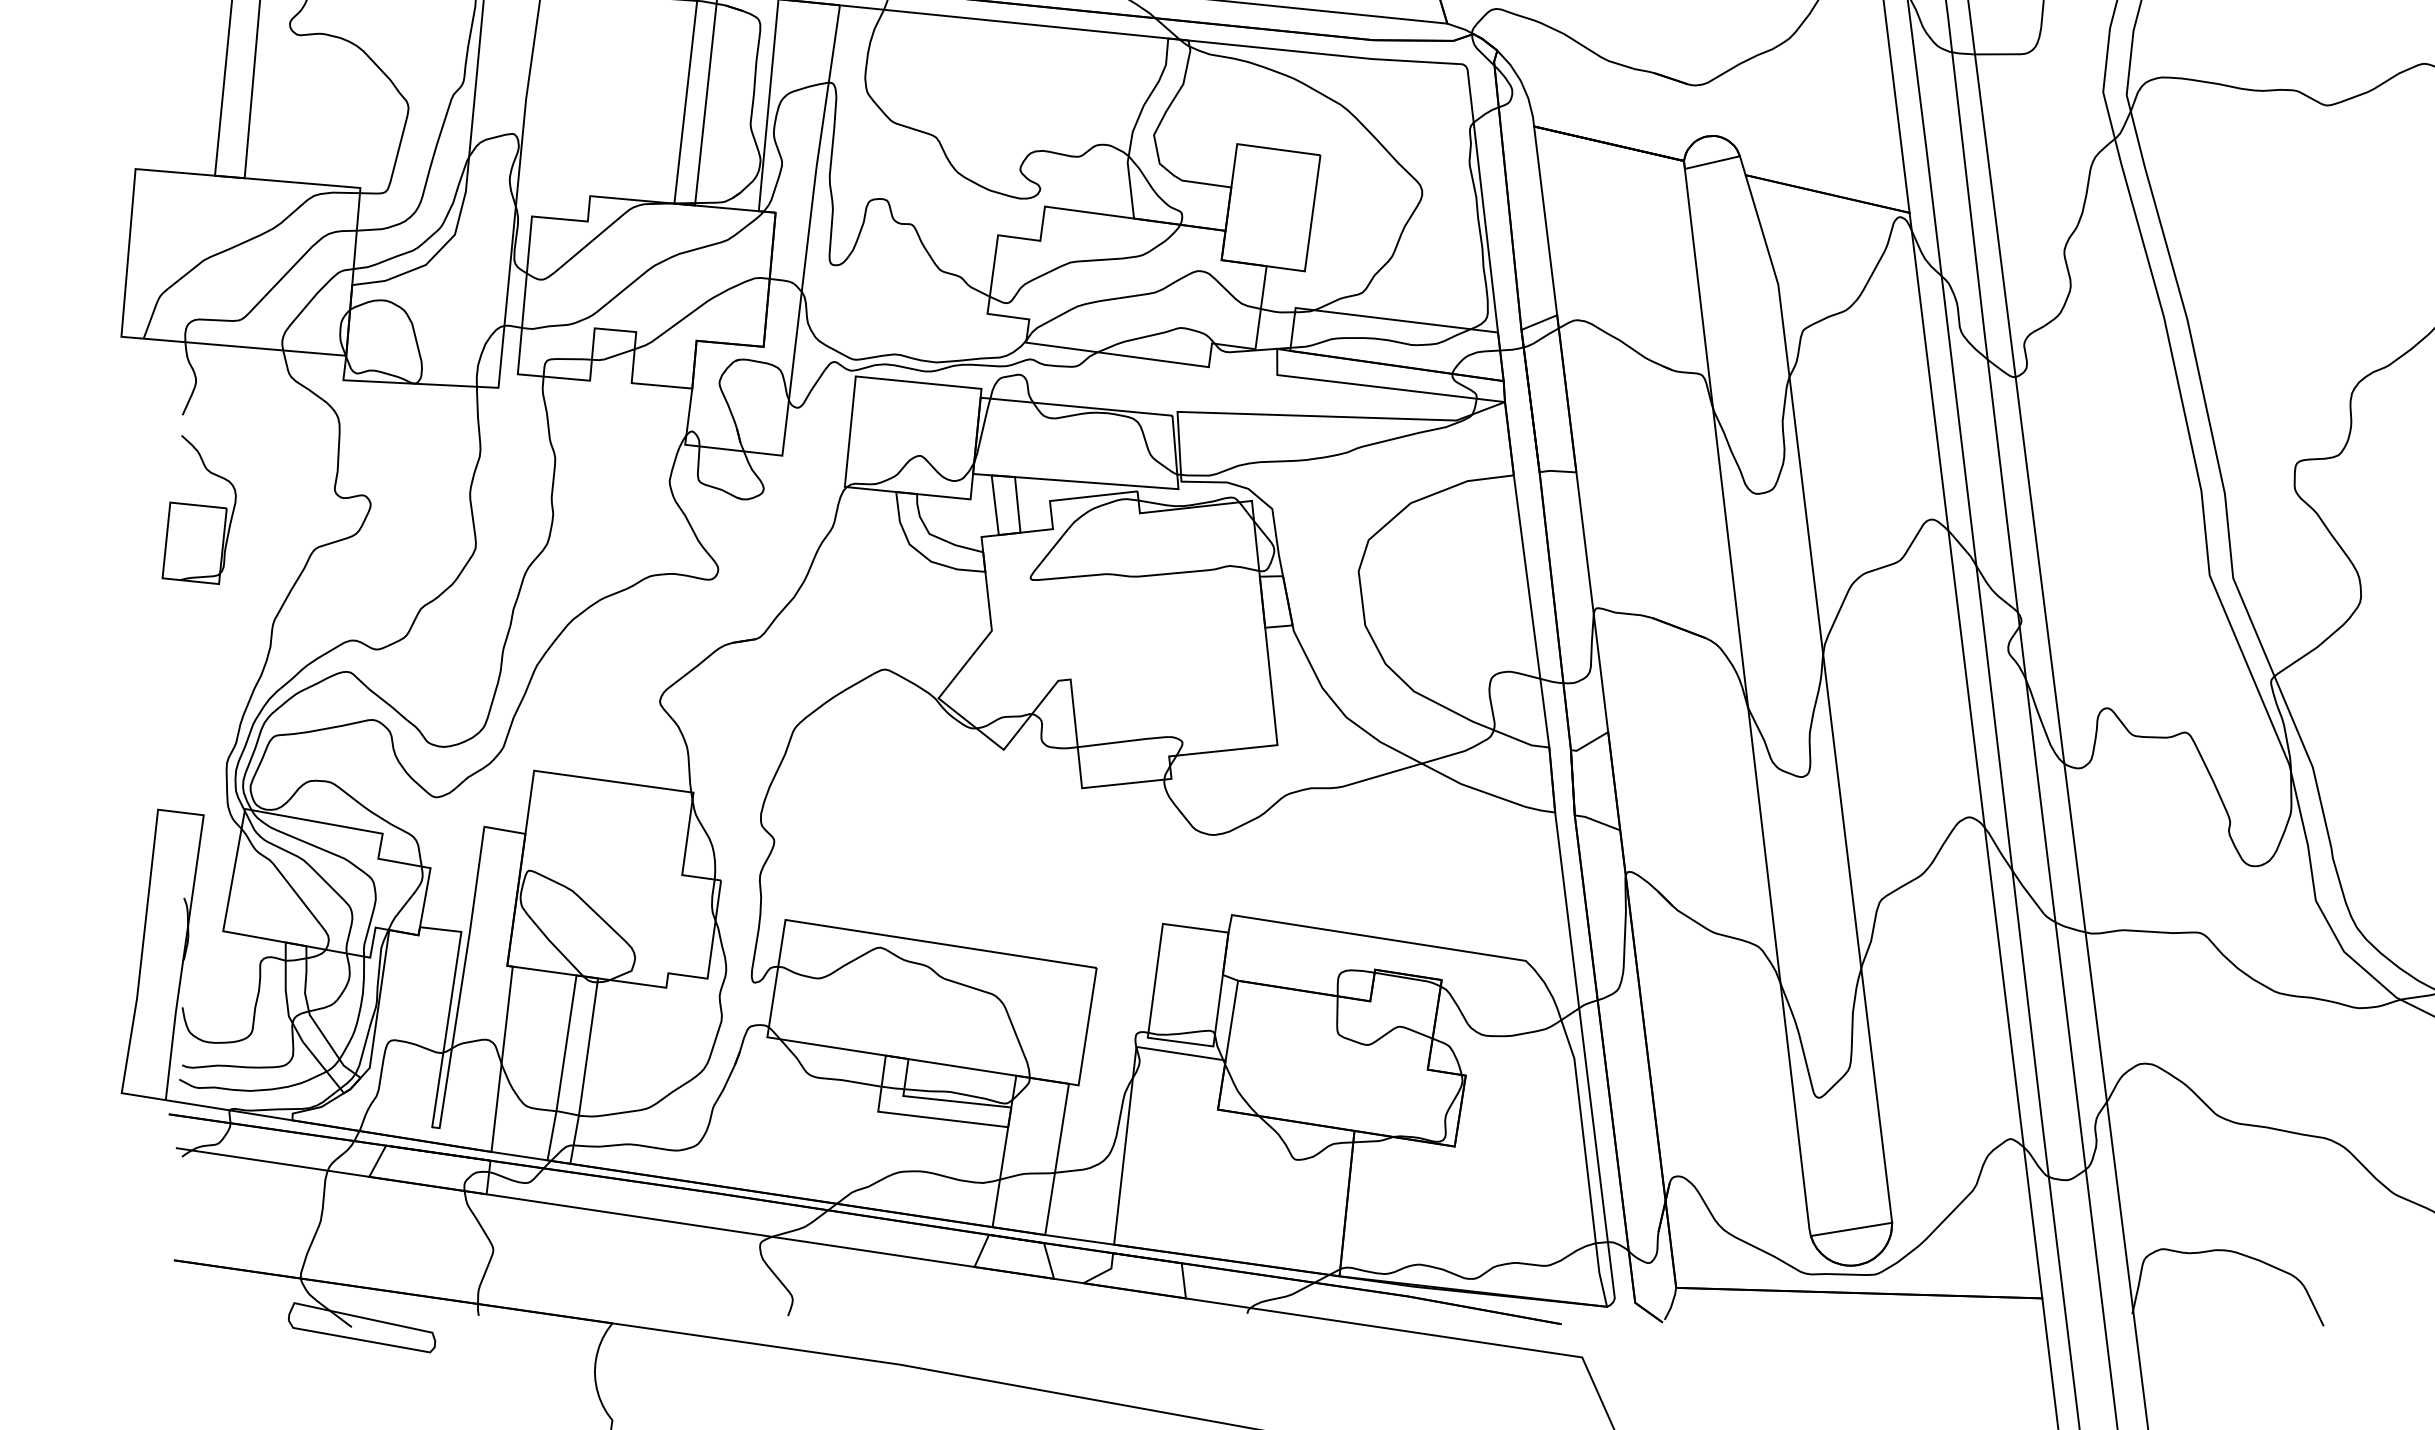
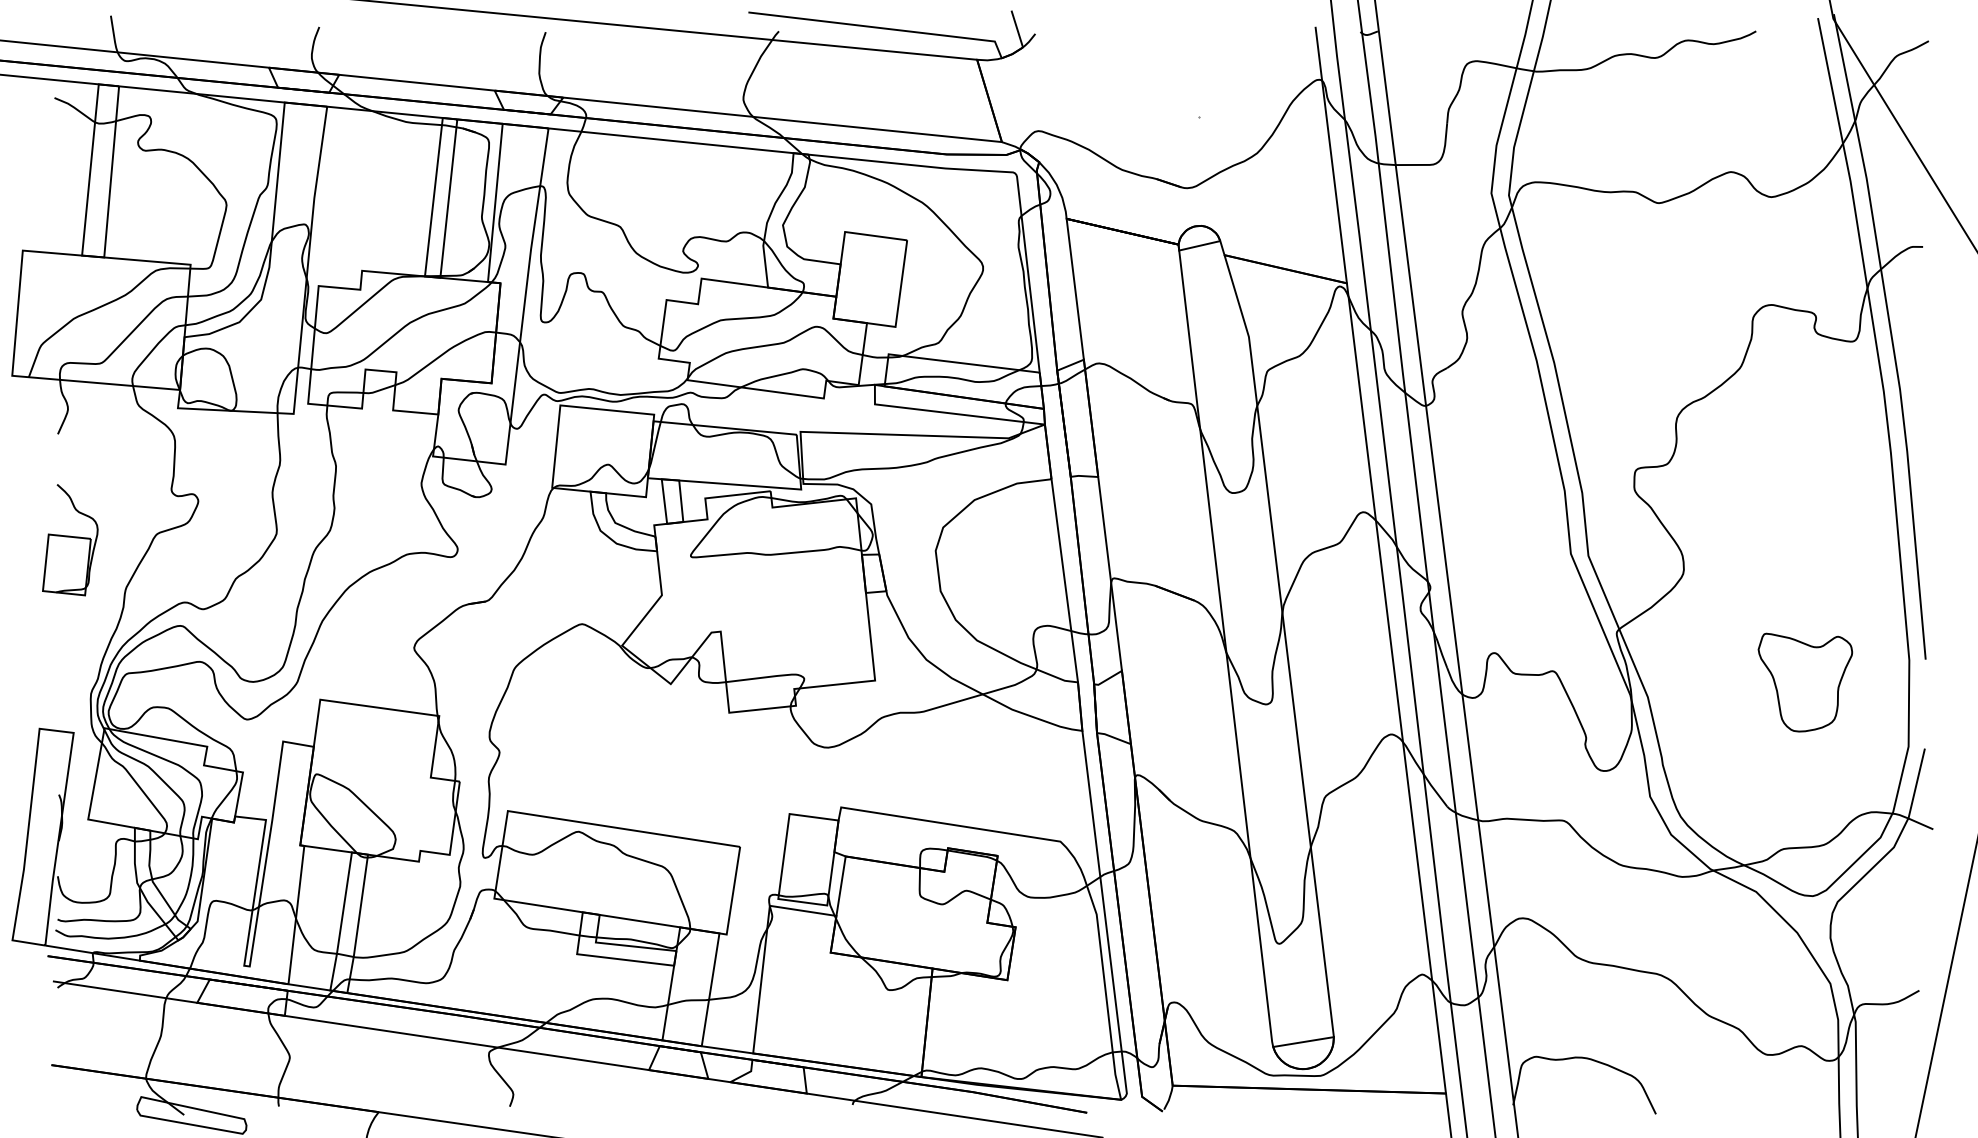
part: (199, 510) -> (70, 540), moved

